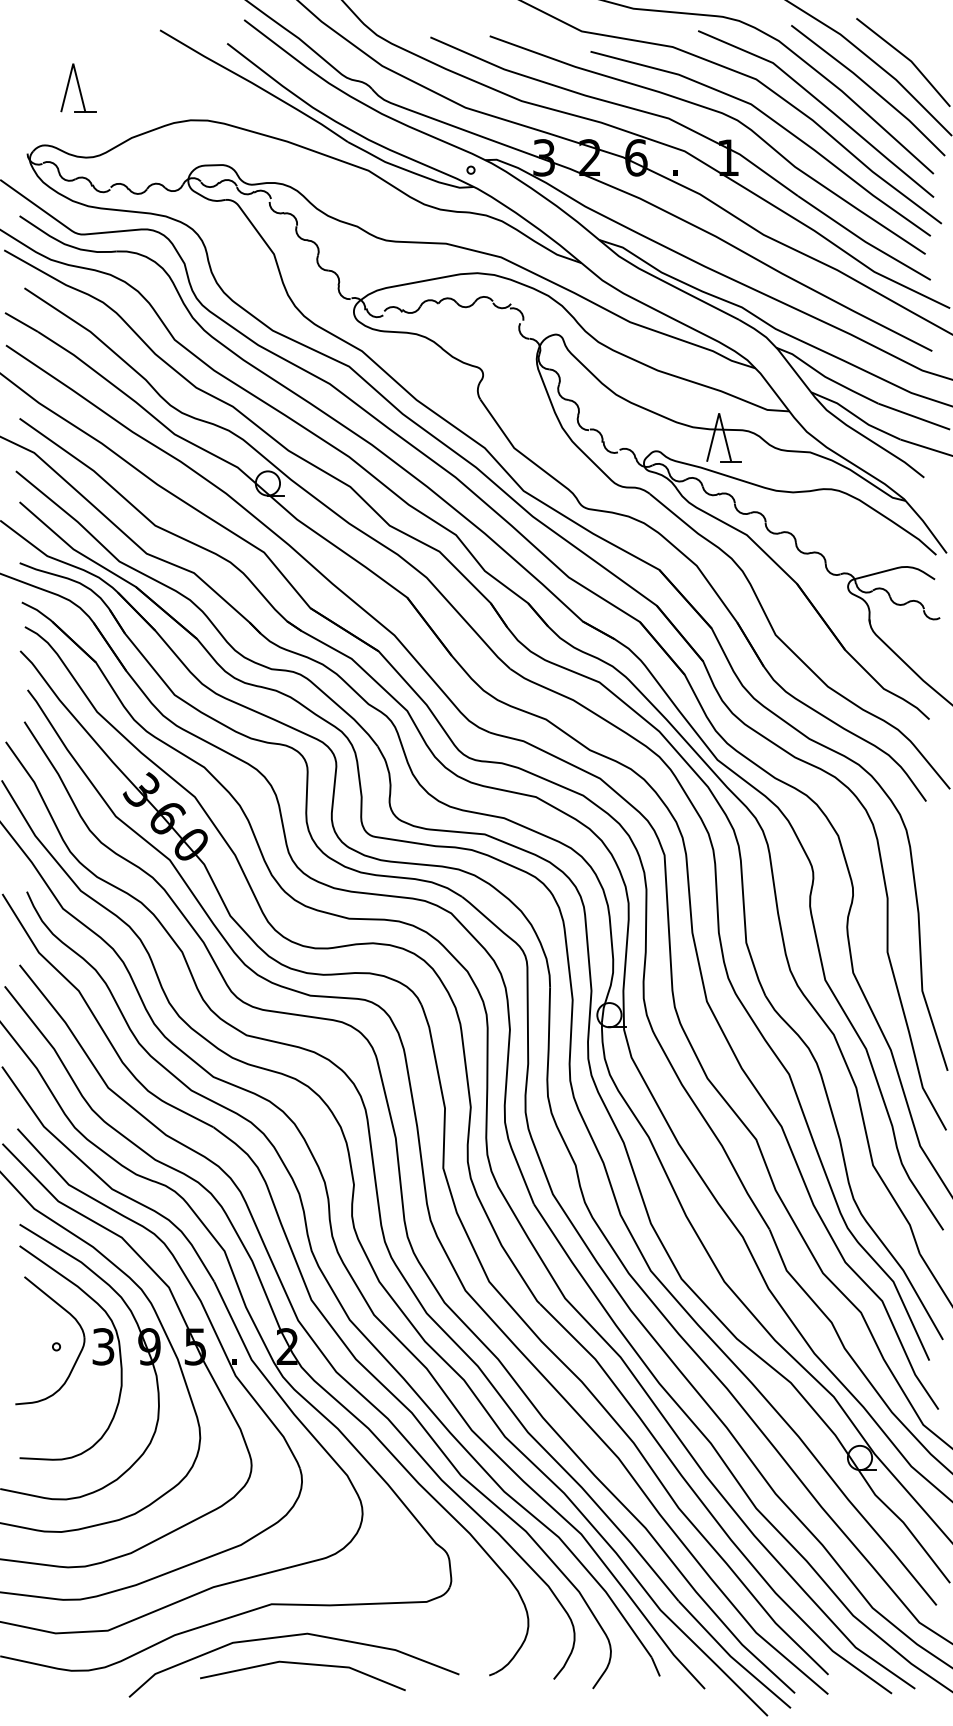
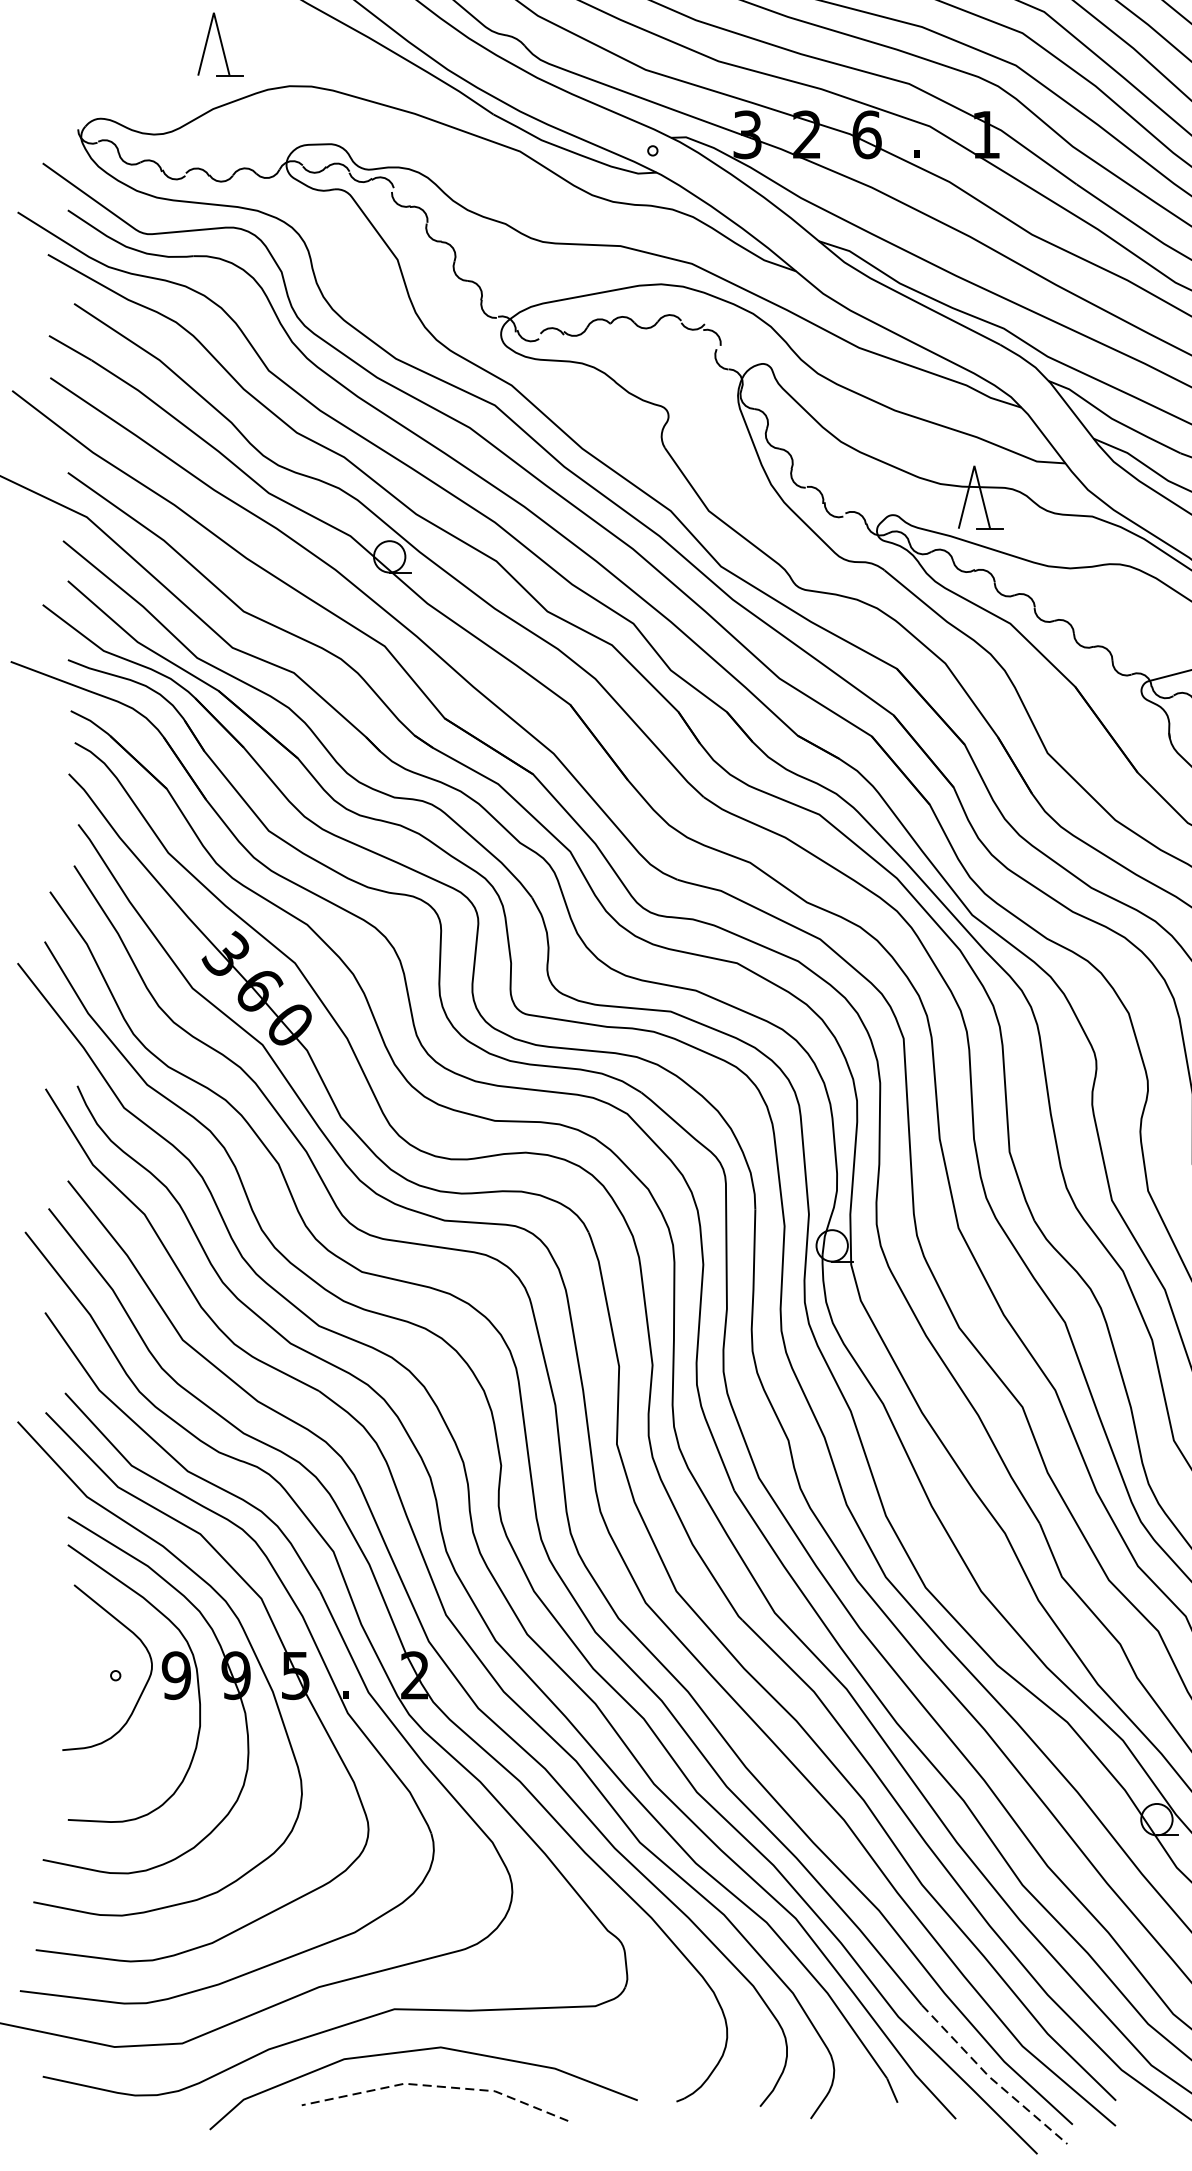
part: (78, 87) -> (220, 43), moved
text: (103, 1346) -> (176, 1675), 3 -> 9
line: (732, 1657) -> (991, 2078), solid -> dashed
line: (303, 1663) -> (435, 2086), solid -> dashed

